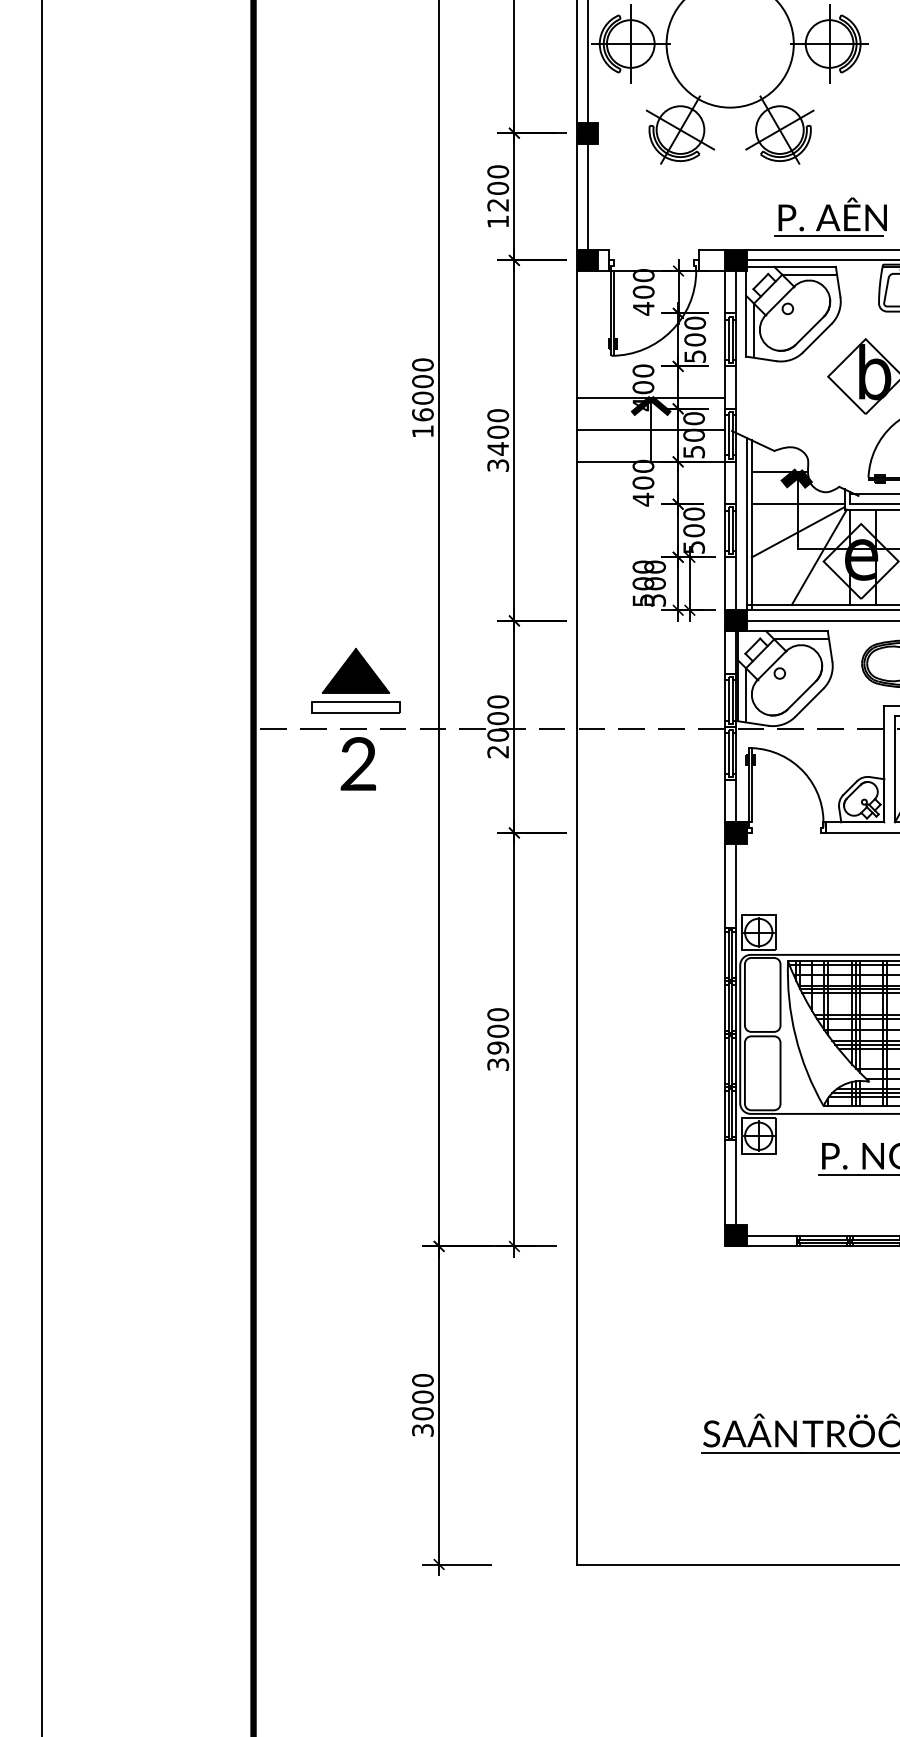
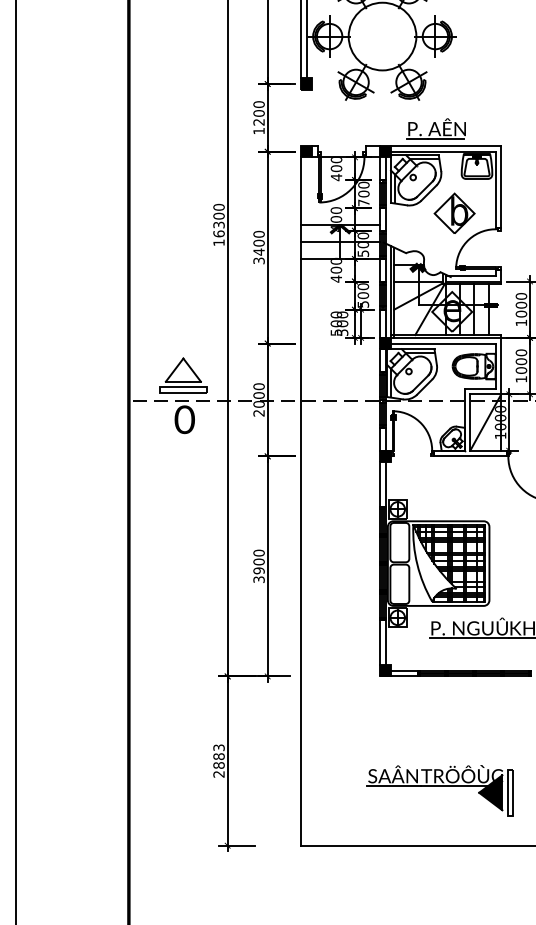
line: (576, 196) -> (300, 117), removed
line: (587, 196) -> (306, 117), removed
text: (694, 355) -> (363, 202), 500 -> 700
text: (421, 397) -> (218, 224), 16000 -> 16300
fill: (354, 669) -> (182, 369), removed
text: (358, 763) -> (184, 419), 2 -> 0
text: (421, 1404) -> (218, 760), 3000 -> 2883

